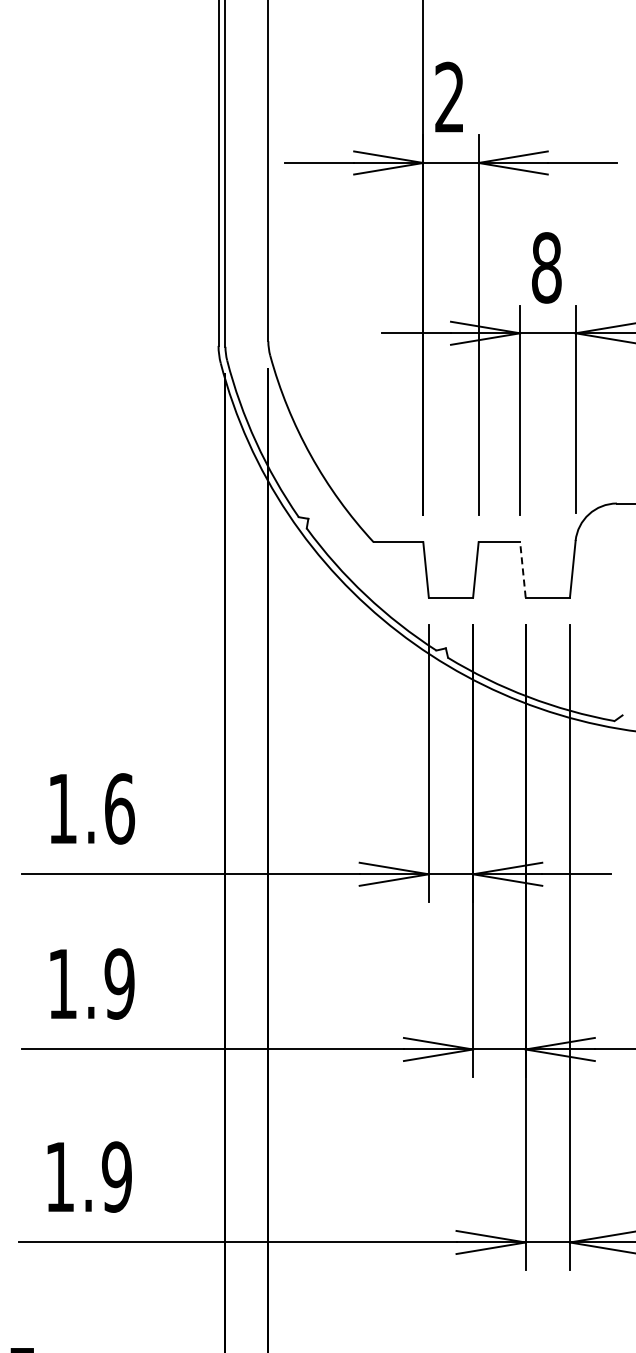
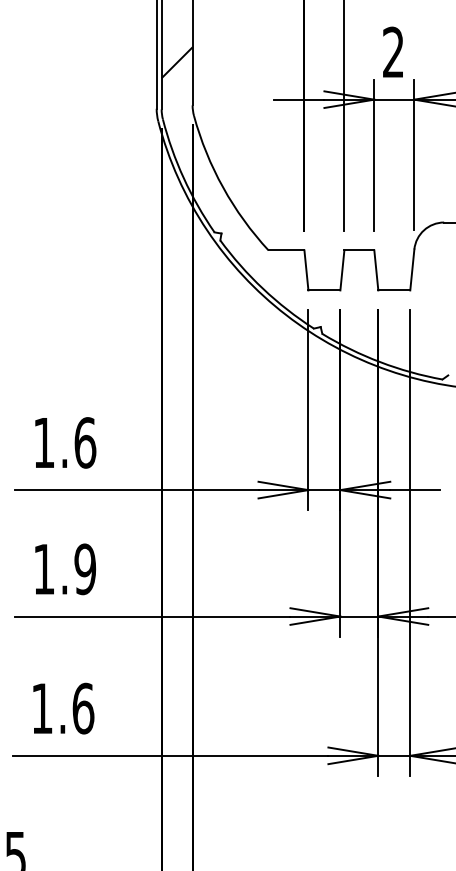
text: (546, 267) -> (393, 52), 8 -> 2
hatch: (246, 281) -> (176, 62), added
line: (522, 569) -> (376, 270), dashed -> solid
text: (117, 1176) -> (83, 708), 1.9 -> 1.6

